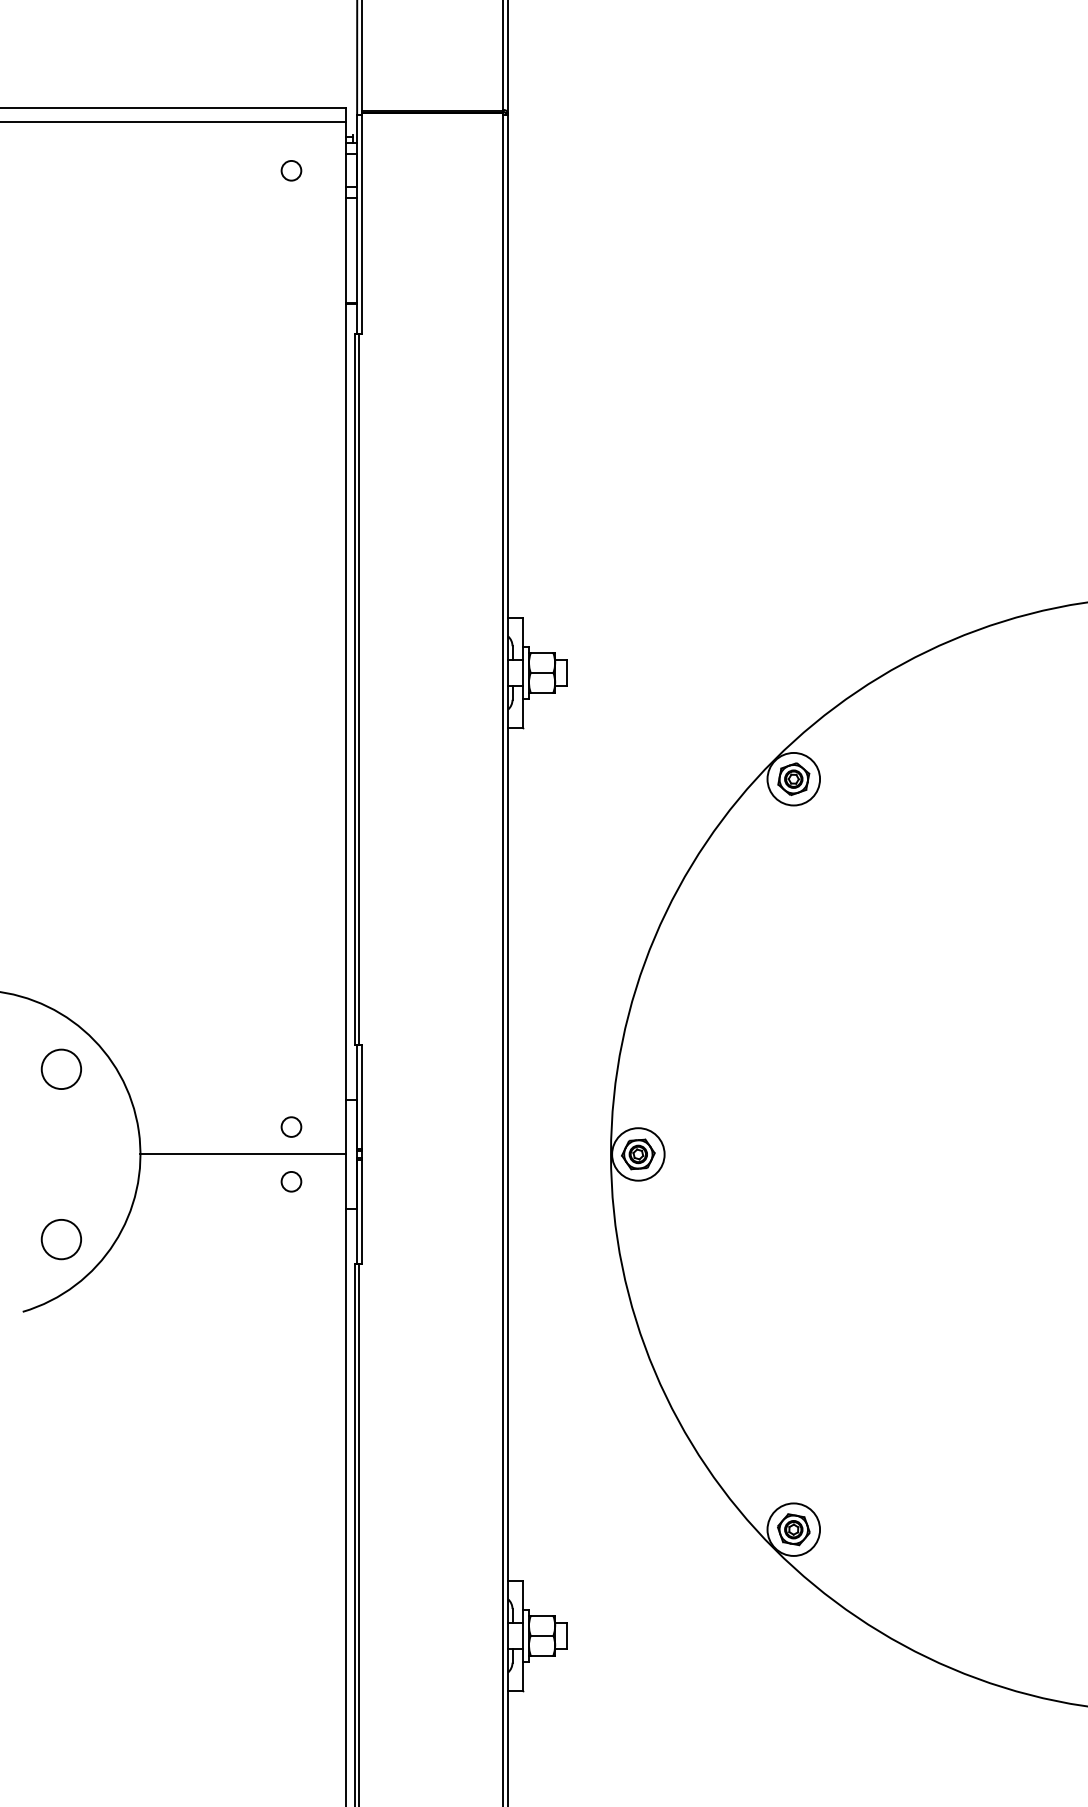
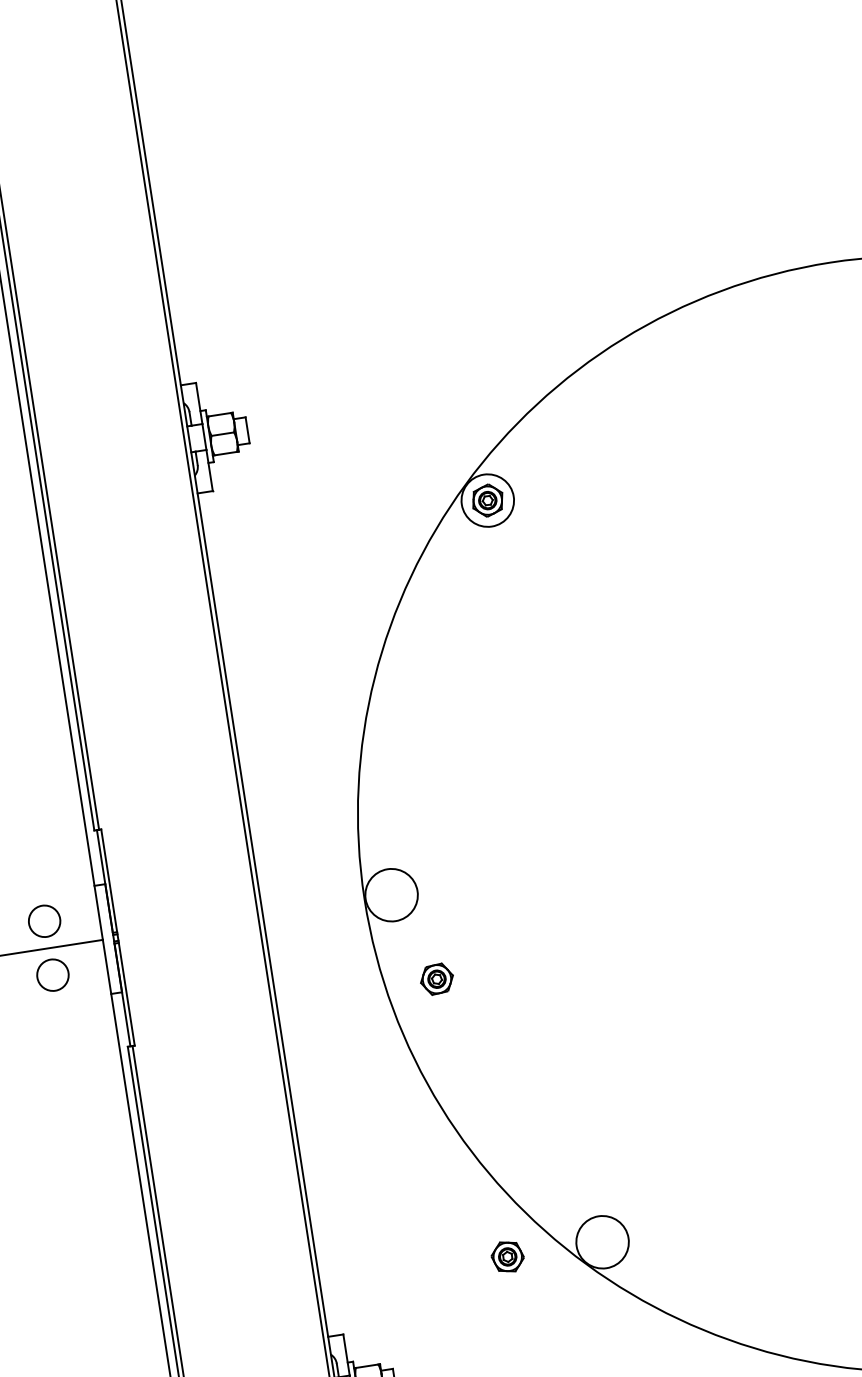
circle: (291, 1126) -> (44, 920), size x1.6
part: (638, 1154) -> (437, 979), moved
circle: (291, 1181) -> (52, 975), size x1.6
part: (793, 1529) -> (507, 1256), moved

